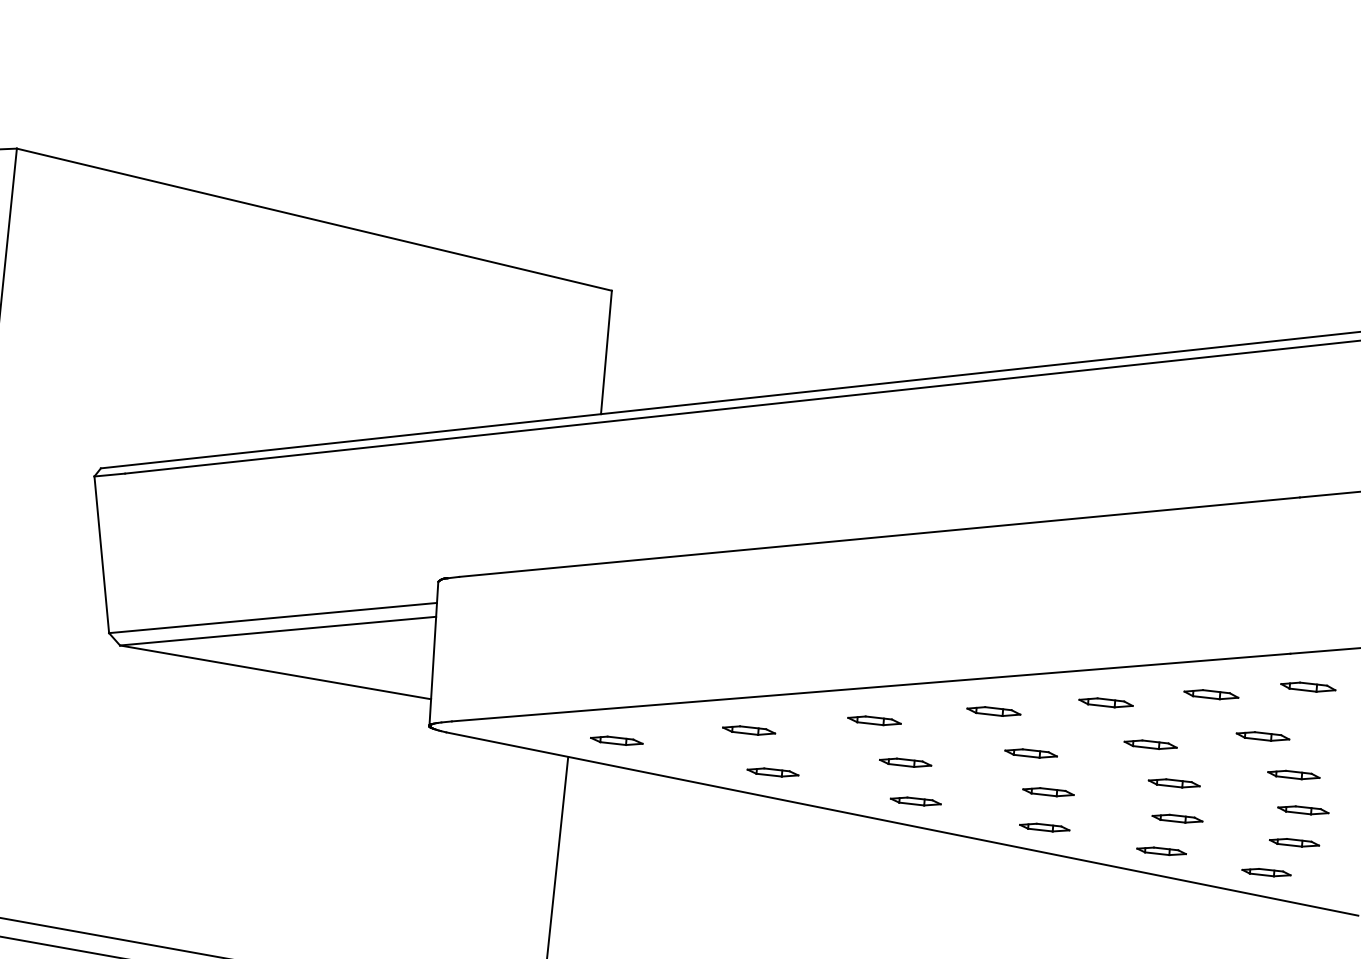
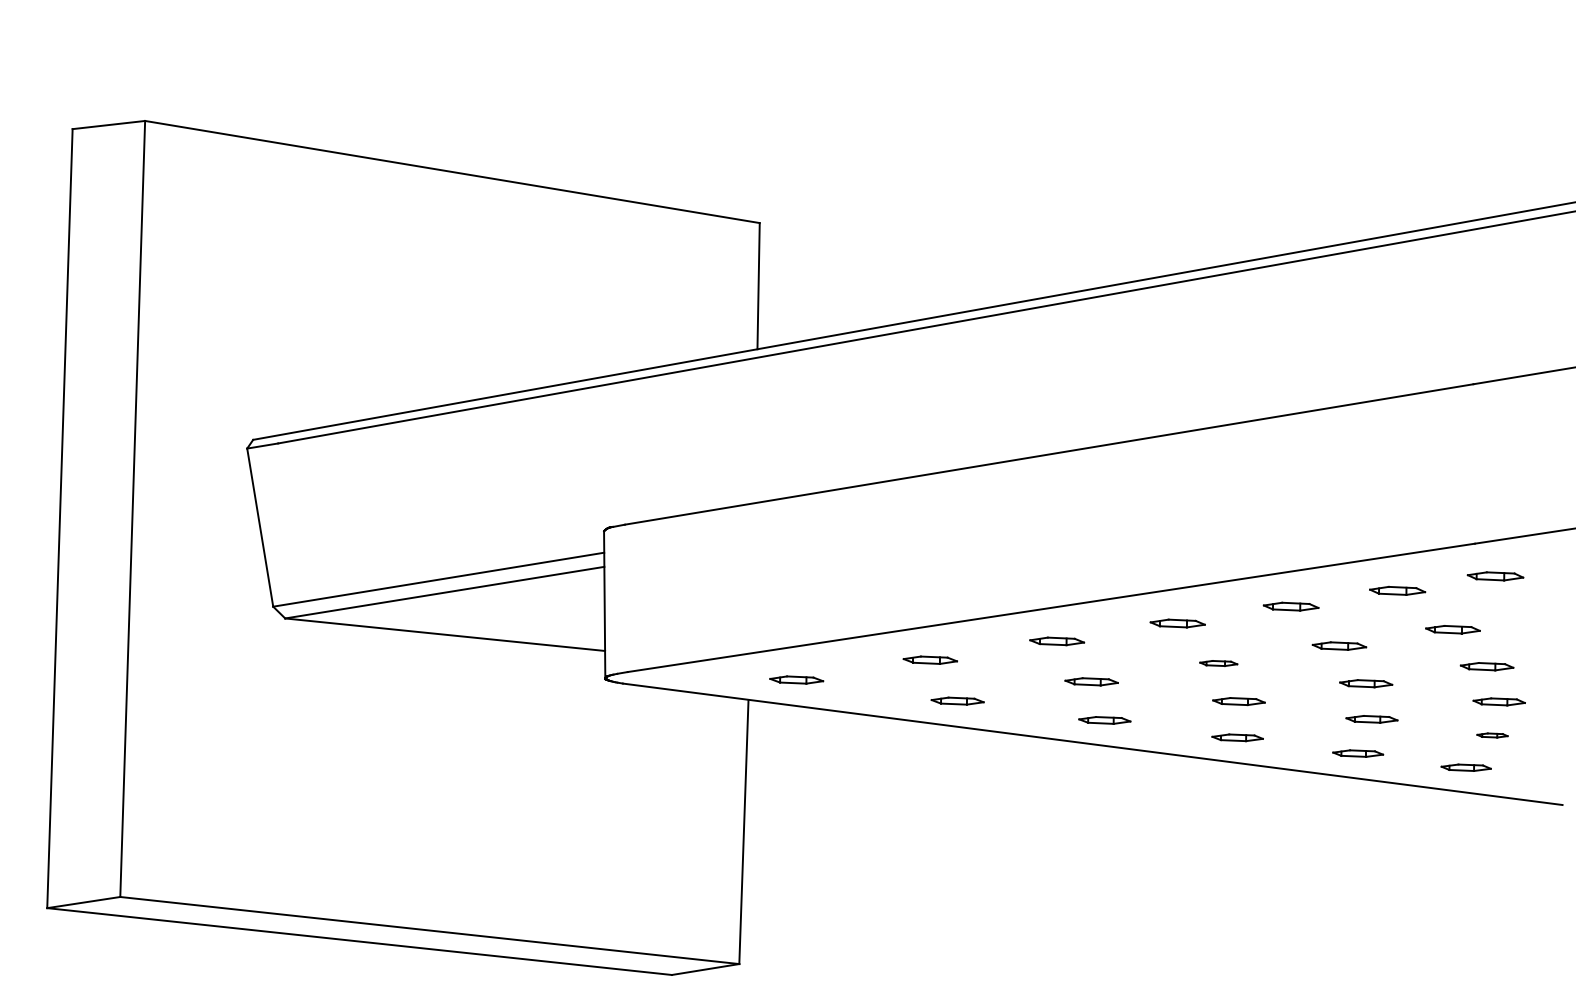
part: (1031, 753) -> (1218, 663), size x0.7
part: (1294, 842) -> (1492, 735), size x0.6

